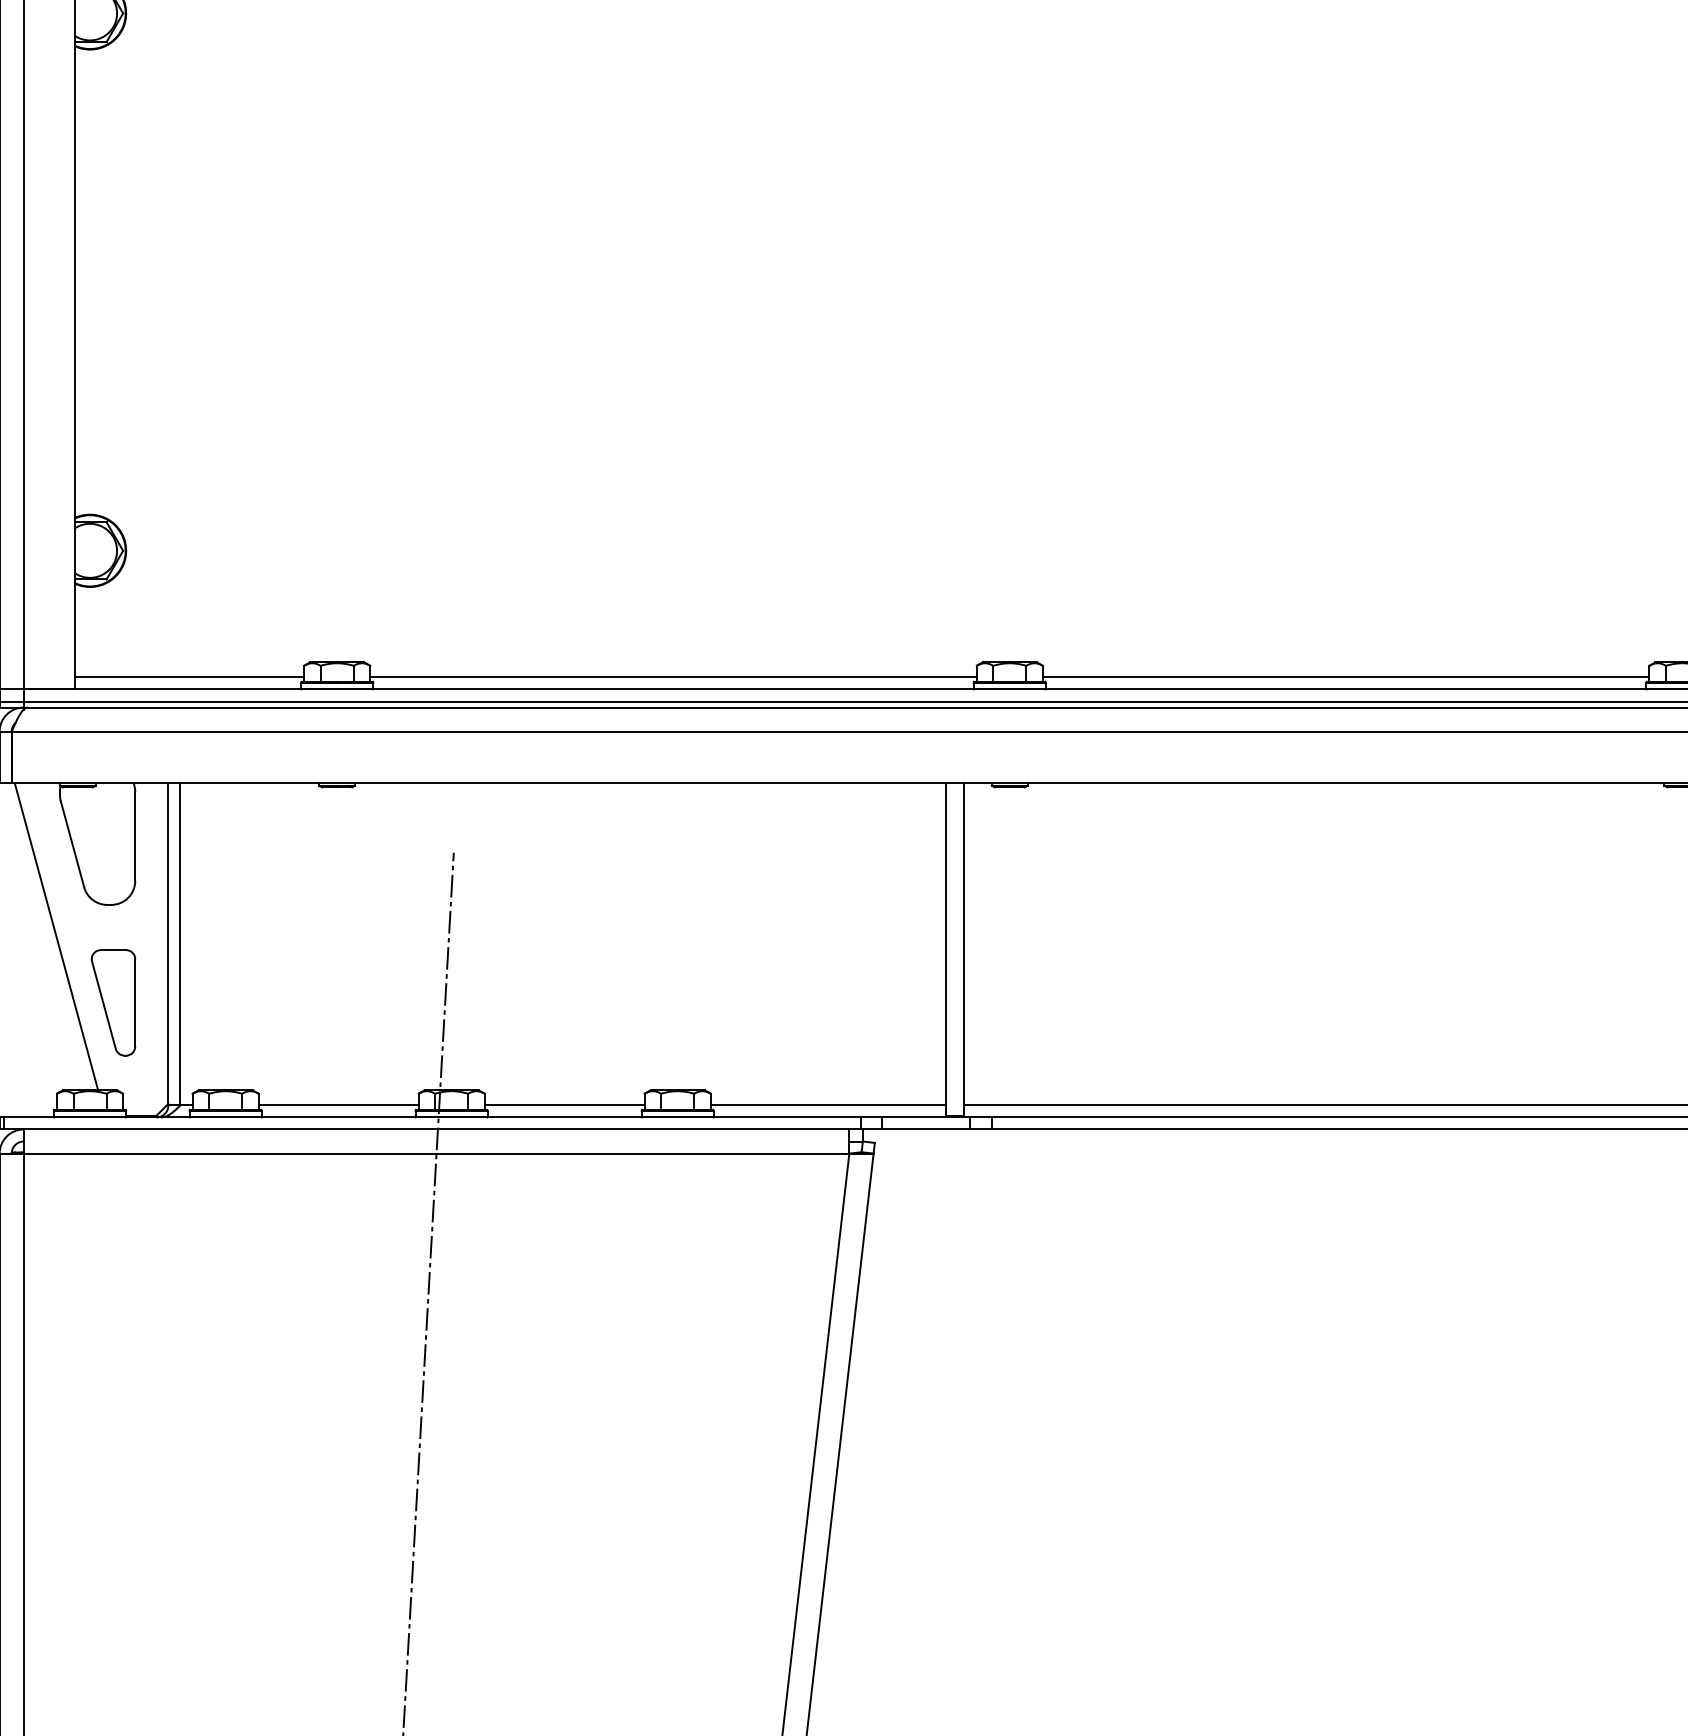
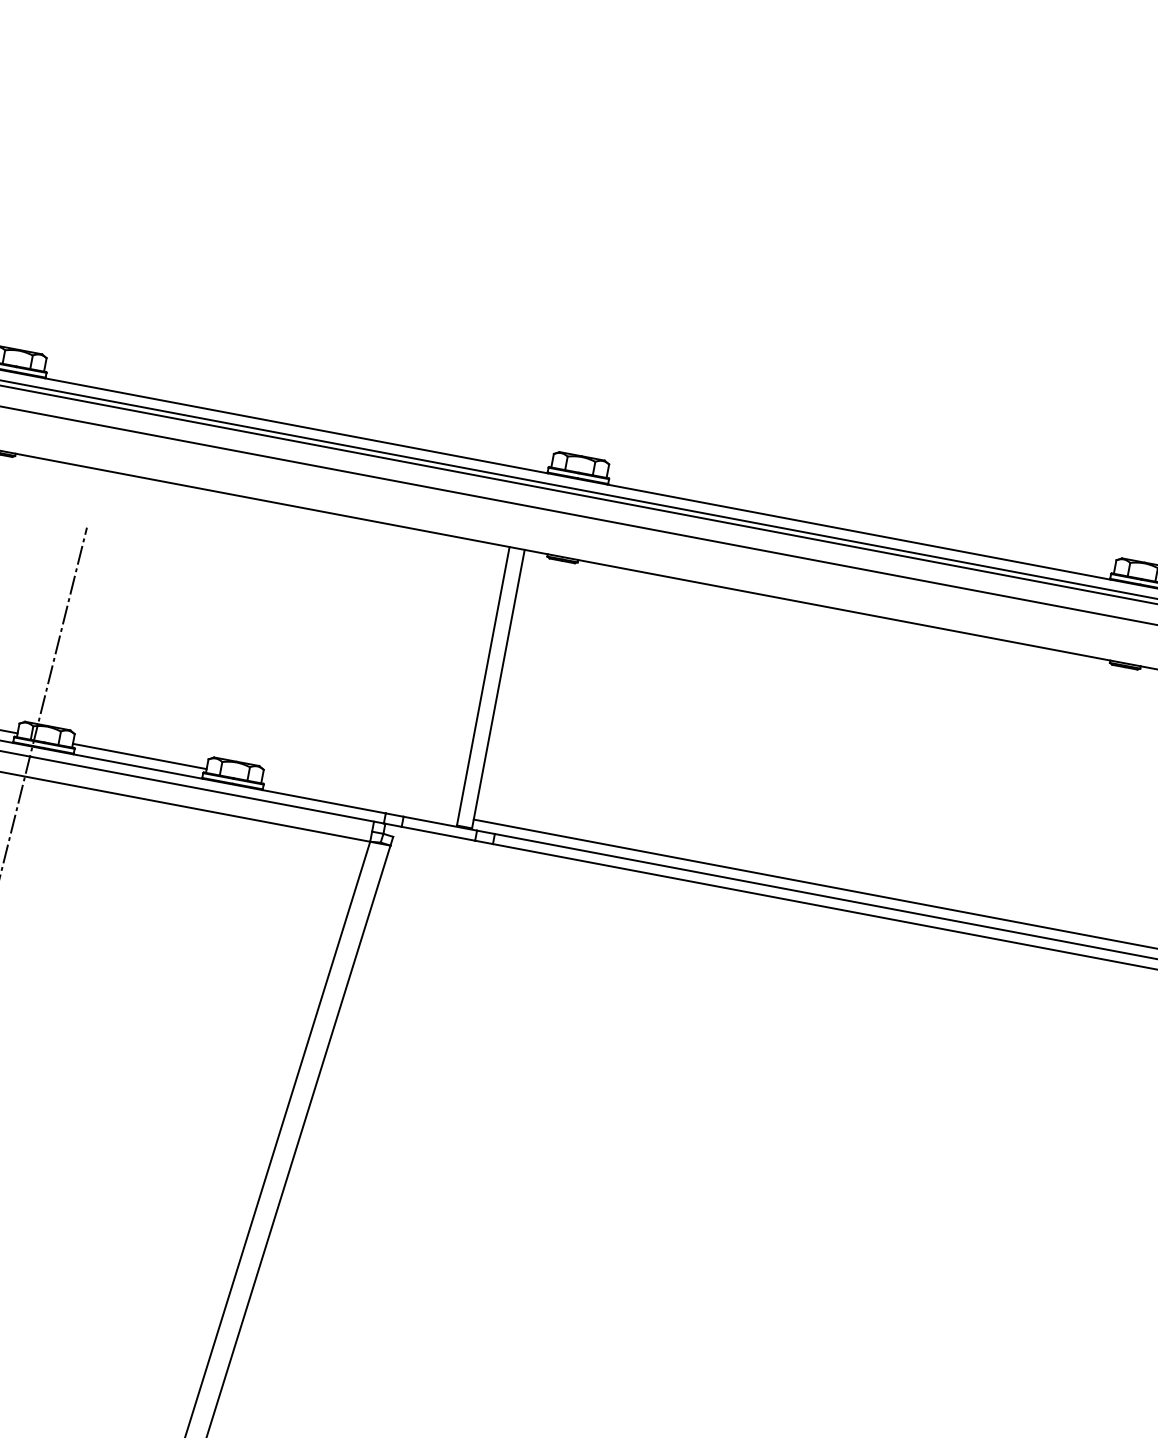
line: (673, 677) -> (298, 415), removed
line: (1345, 677) -> (860, 522), removed
line: (827, 1105) -> (359, 798), removed

